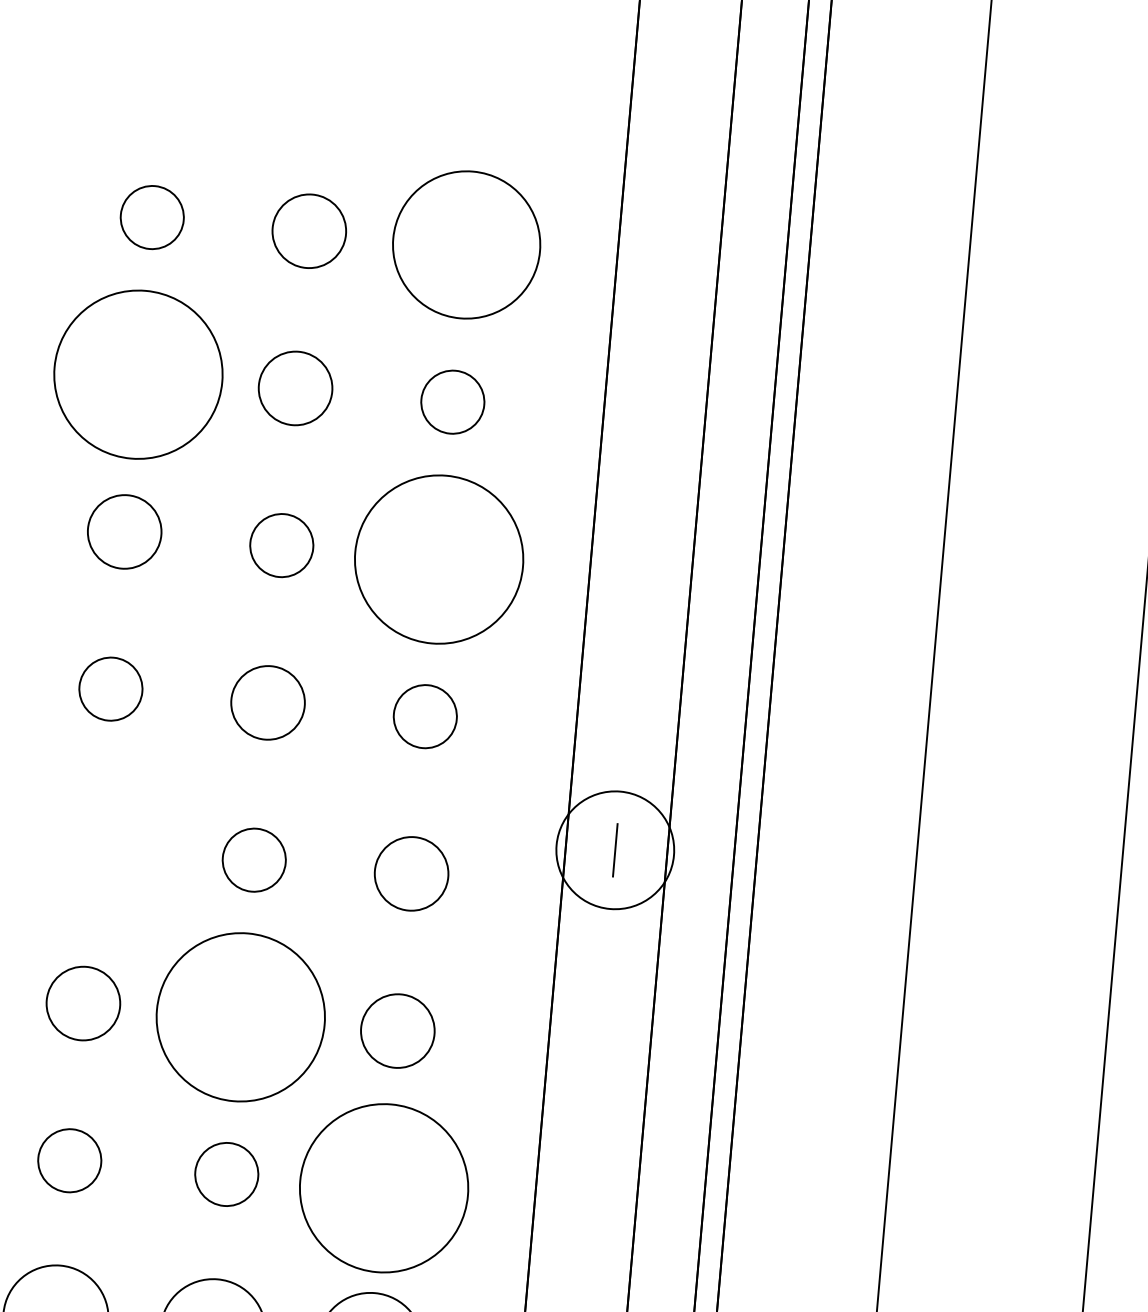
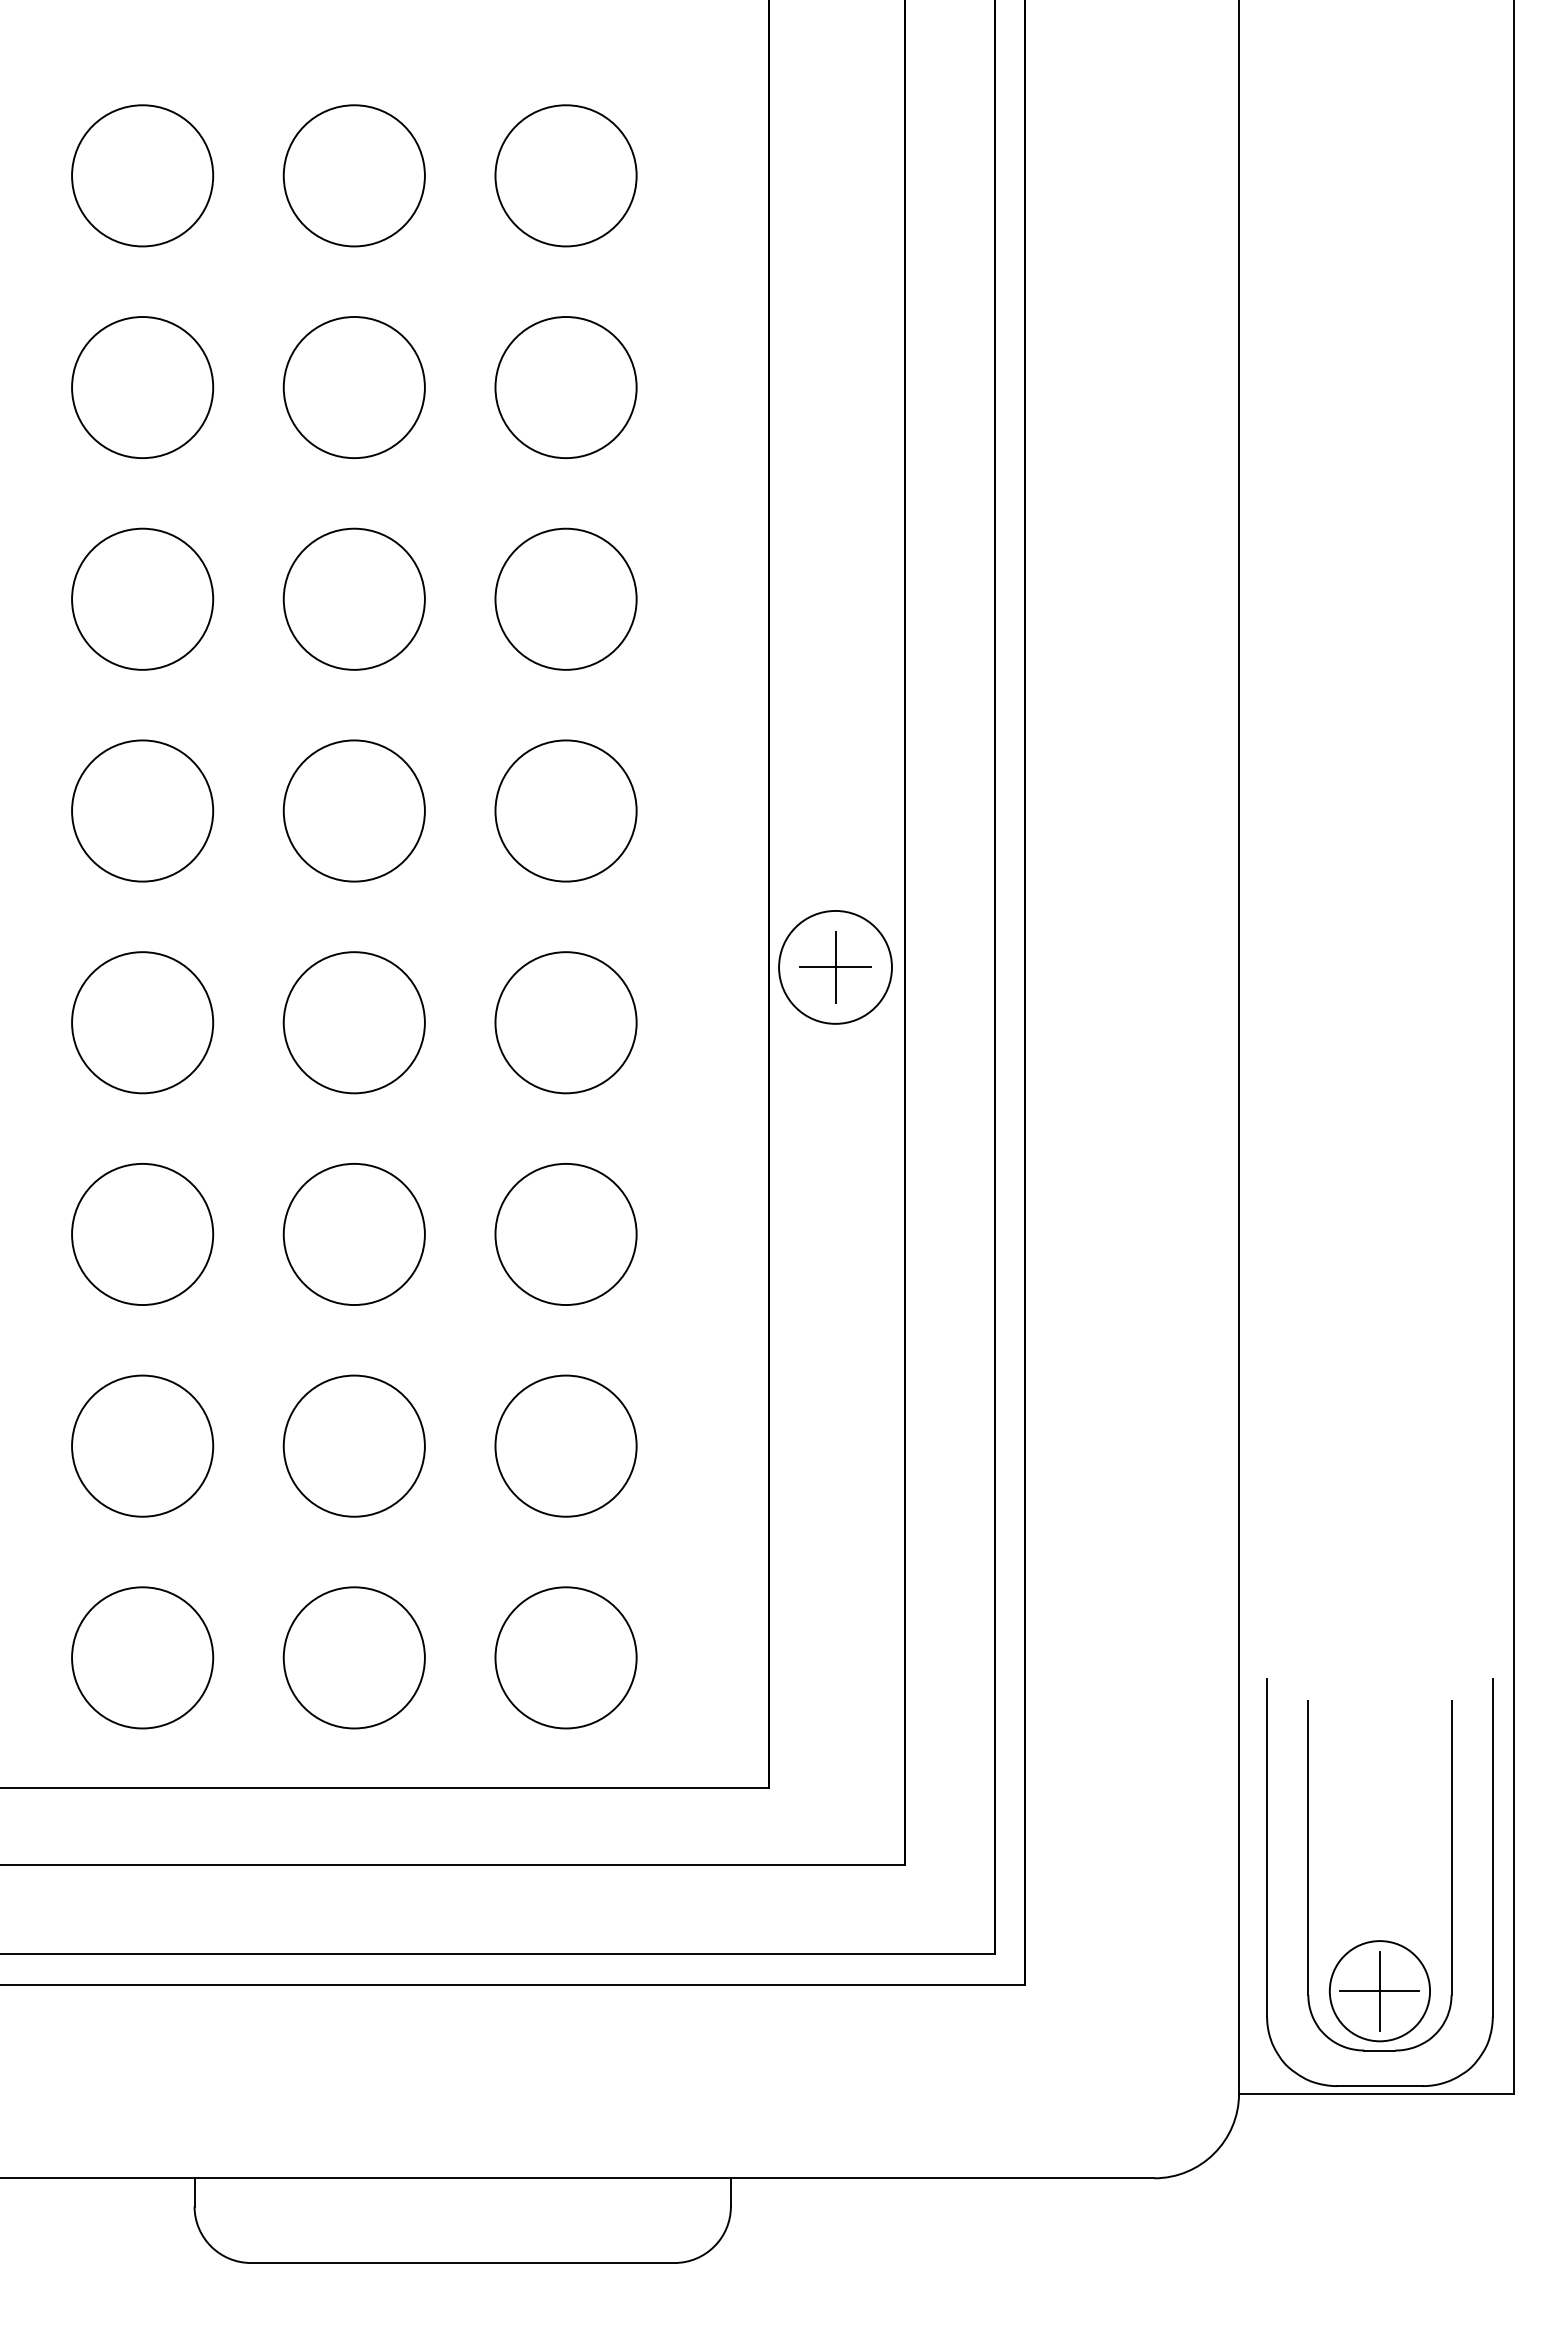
circle: (152, 217) -> (142, 175), size x1.67
circle: (308, 230) -> (353, 175), size x1.43
circle: (466, 244) -> (565, 175), size x0.71
circle: (138, 374) -> (142, 387), size x0.62
circle: (295, 388) -> (353, 387), size x1.43
circle: (452, 402) -> (565, 387), size x1.67
circle: (124, 531) -> (142, 598), size x1.43
circle: (281, 545) -> (353, 598), size x1.67
circle: (438, 558) -> (565, 598), size x0.62
circle: (110, 688) -> (142, 810), size x1.67
circle: (267, 702) -> (353, 810), size x1.43
circle: (424, 716) -> (565, 810), size x1.67
circle: (97, 846) -> (142, 1022), added
circle: (615, 849) -> (835, 966), size x0.71
line: (615, 850) -> (835, 967), added
circle: (253, 859) -> (353, 1022), size x1.67
circle: (411, 873) -> (565, 1022), size x1.43
circle: (83, 1003) -> (142, 1234), size x1.43
circle: (240, 1017) -> (353, 1234), size x0.62
circle: (397, 1031) -> (565, 1234), size x1.43
circle: (69, 1160) -> (142, 1445), size x1.67
circle: (226, 1174) -> (353, 1445), size x1.67
circle: (383, 1187) -> (565, 1445), size x0.62

